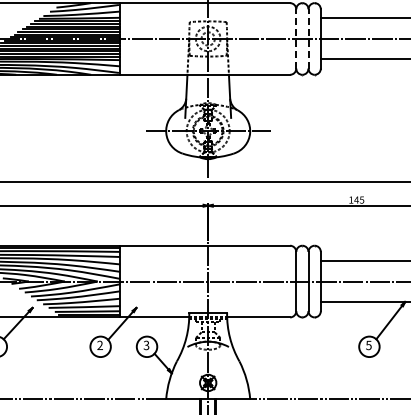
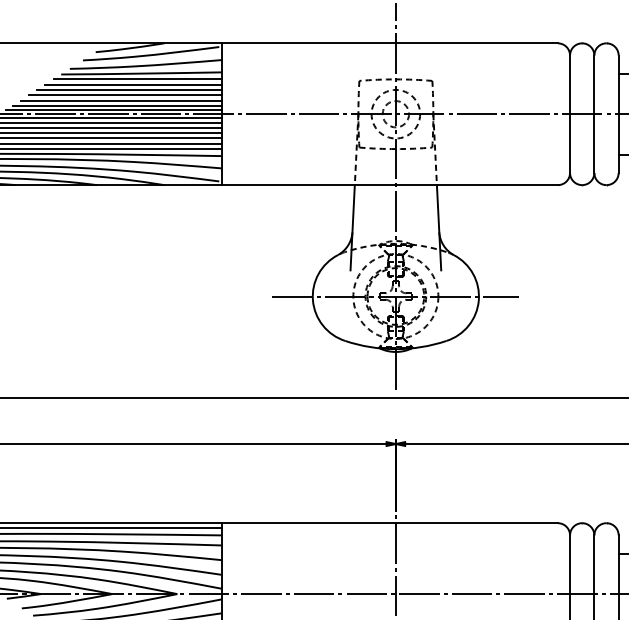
line: (296, 38) -> (570, 113), dashed -> solid
line: (308, 38) -> (594, 113), dashed -> solid

